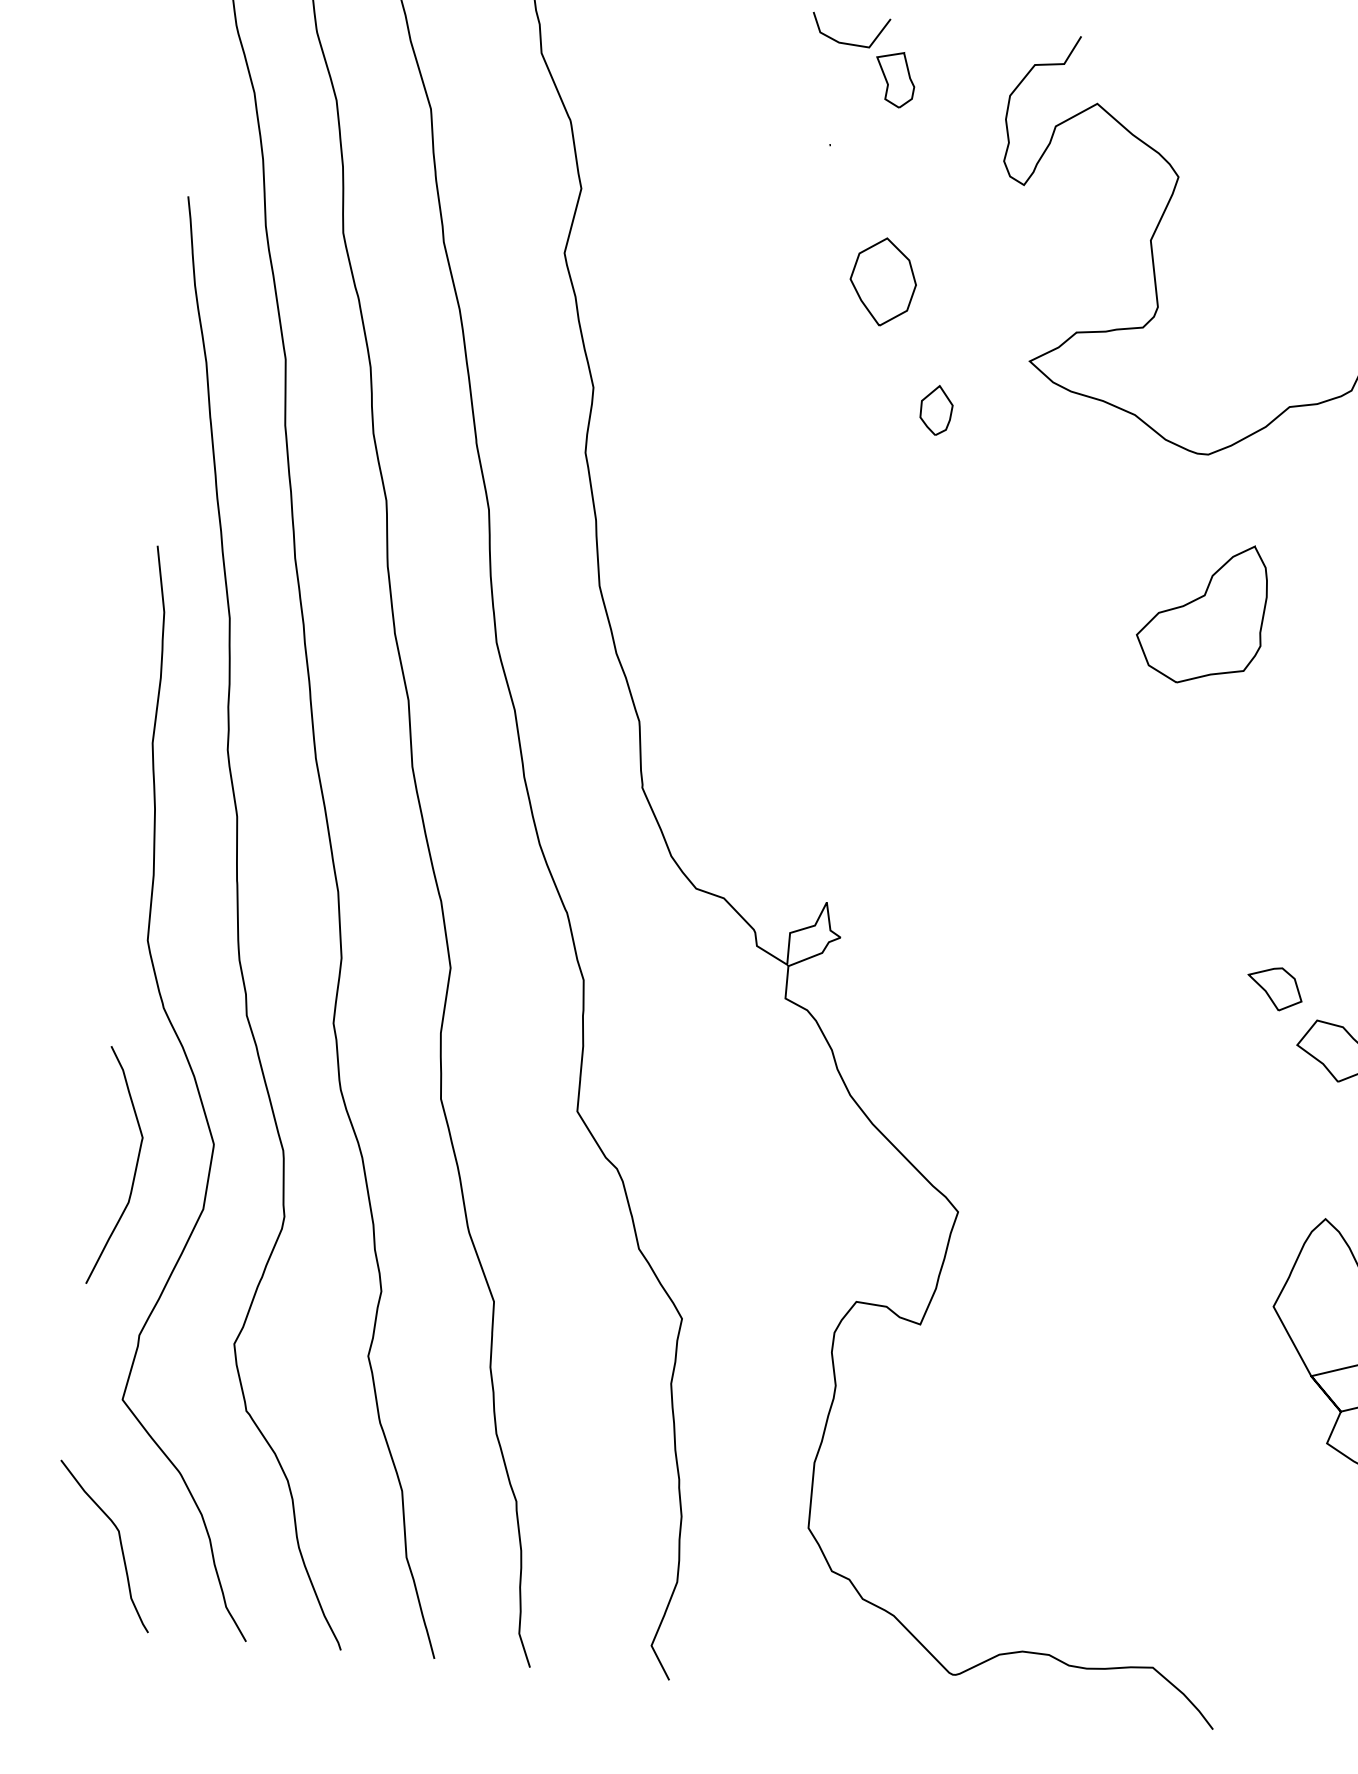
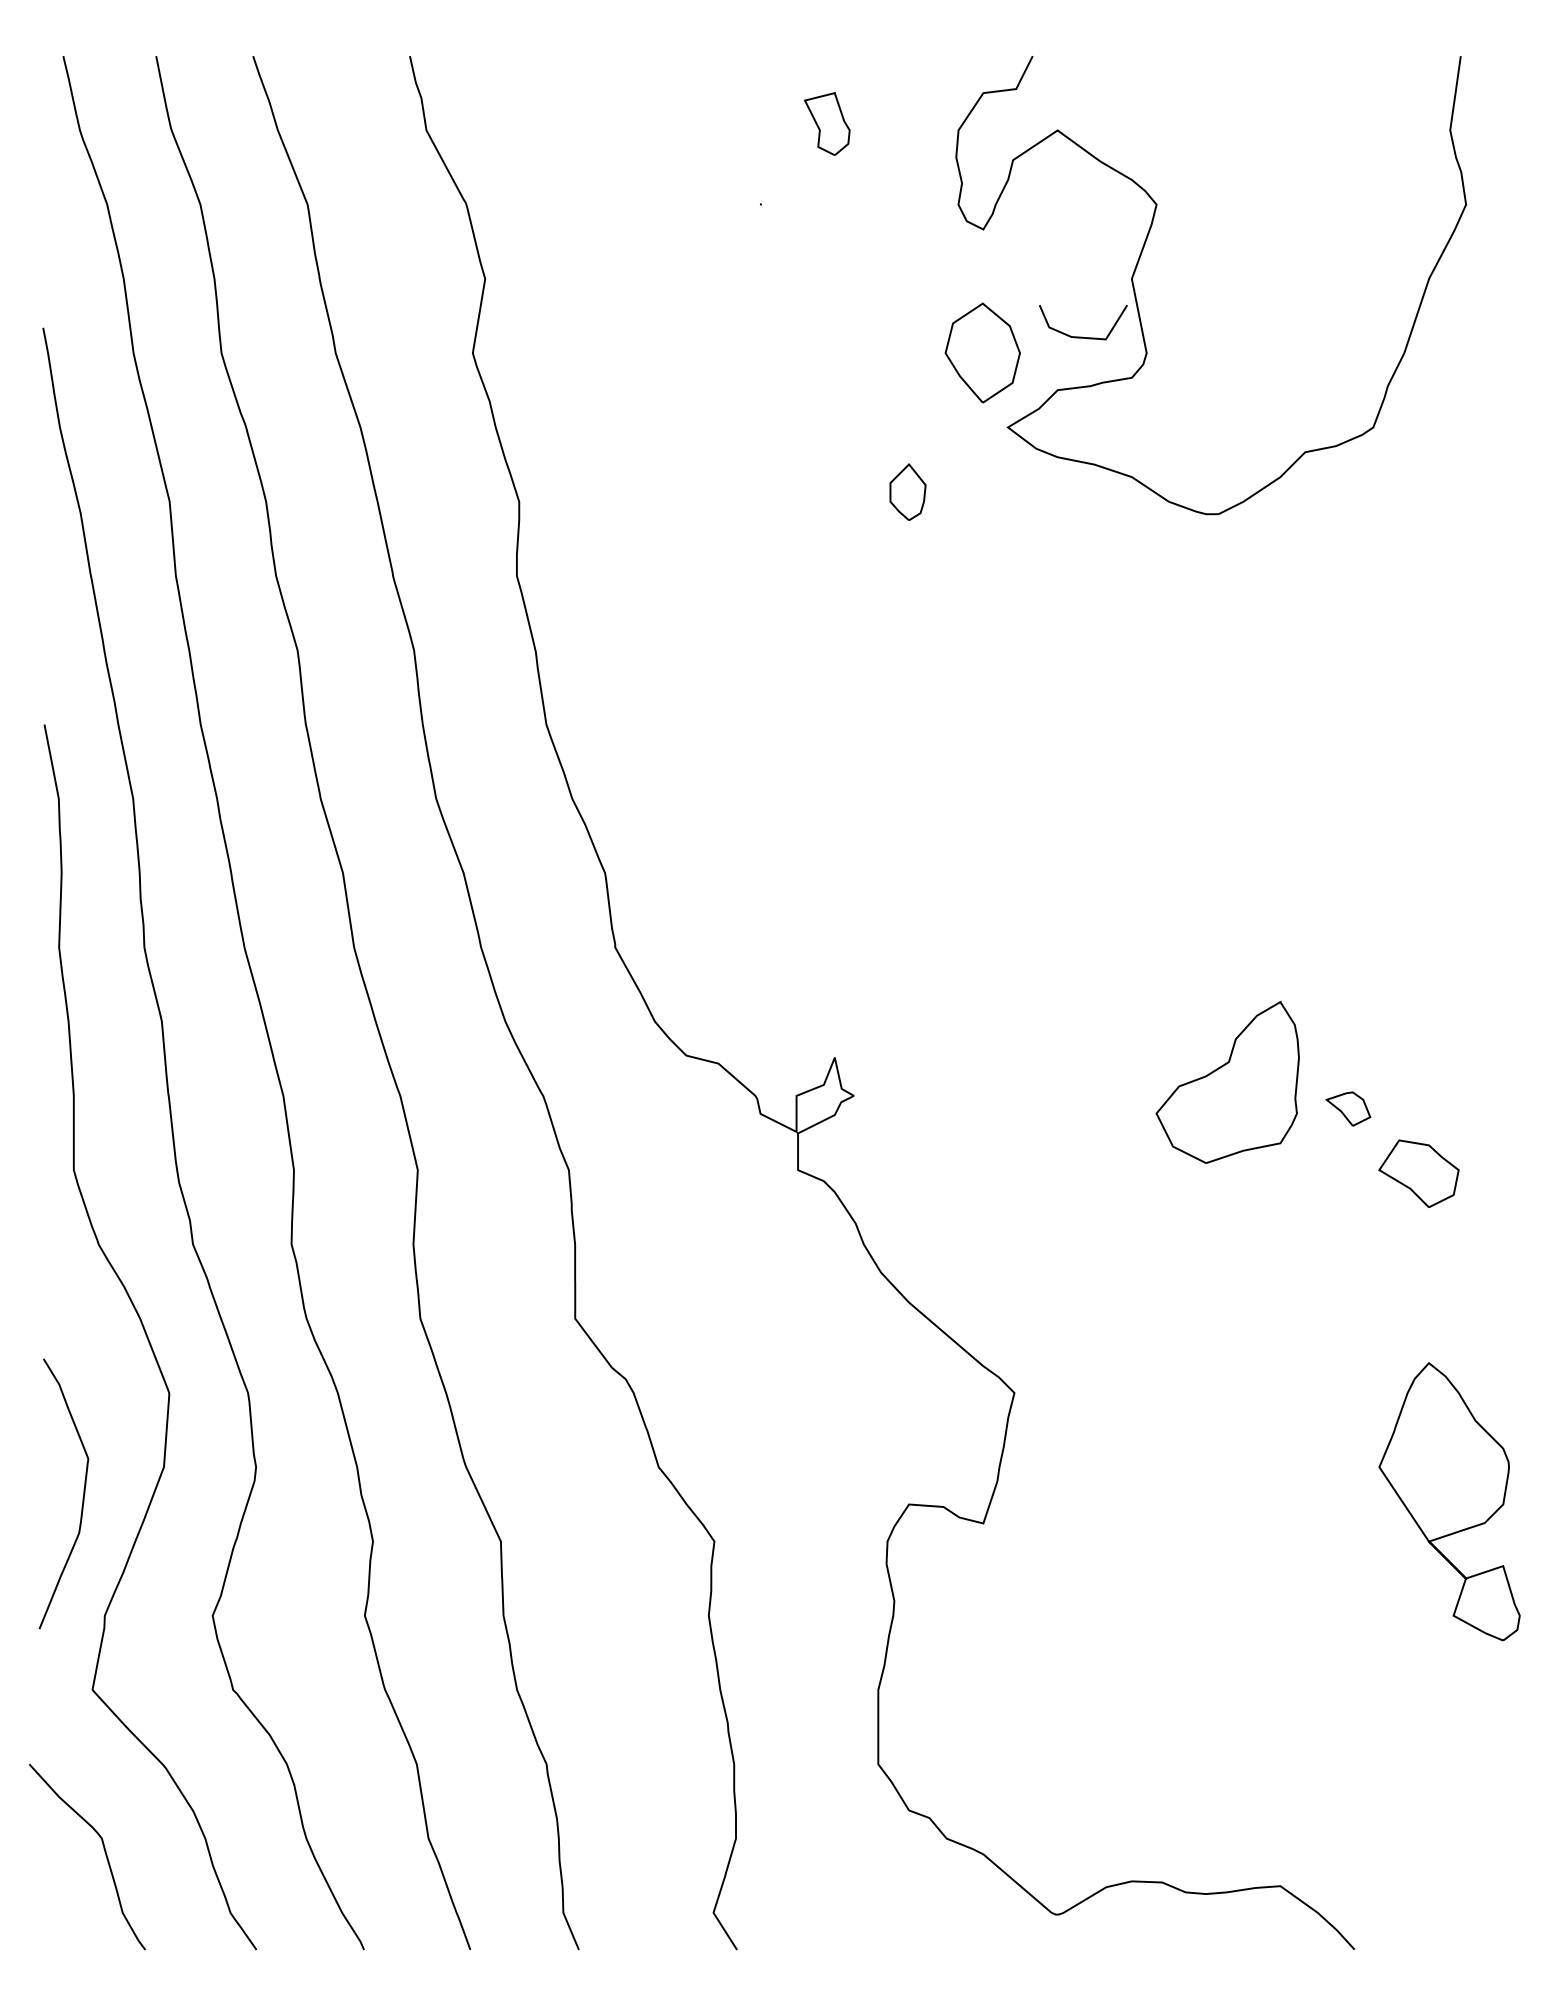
curve: (848, 43) -> (1082, 336), moved
part: (883, 281) -> (982, 352), moved
part: (1201, 612) -> (1227, 1081), moved
part: (1275, 988) -> (1348, 1108), size x0.7
curve: (134, 1171) -> (82, 1497), moved

